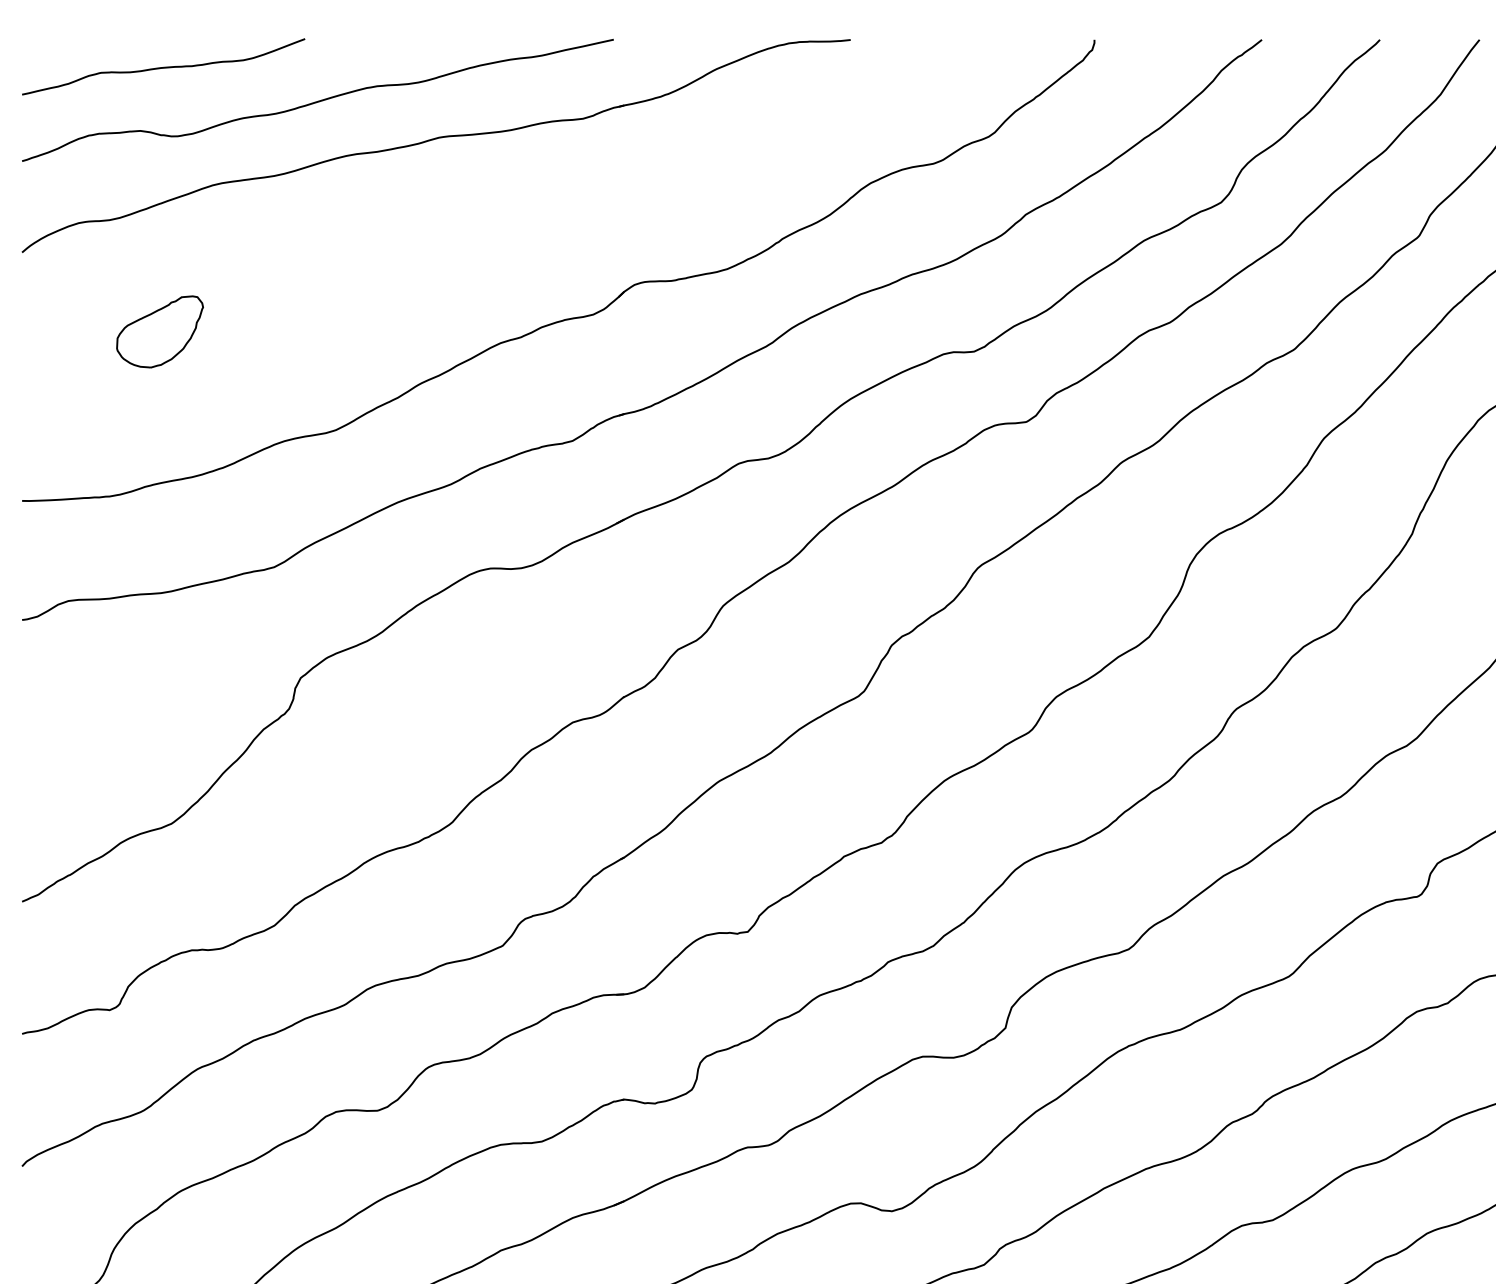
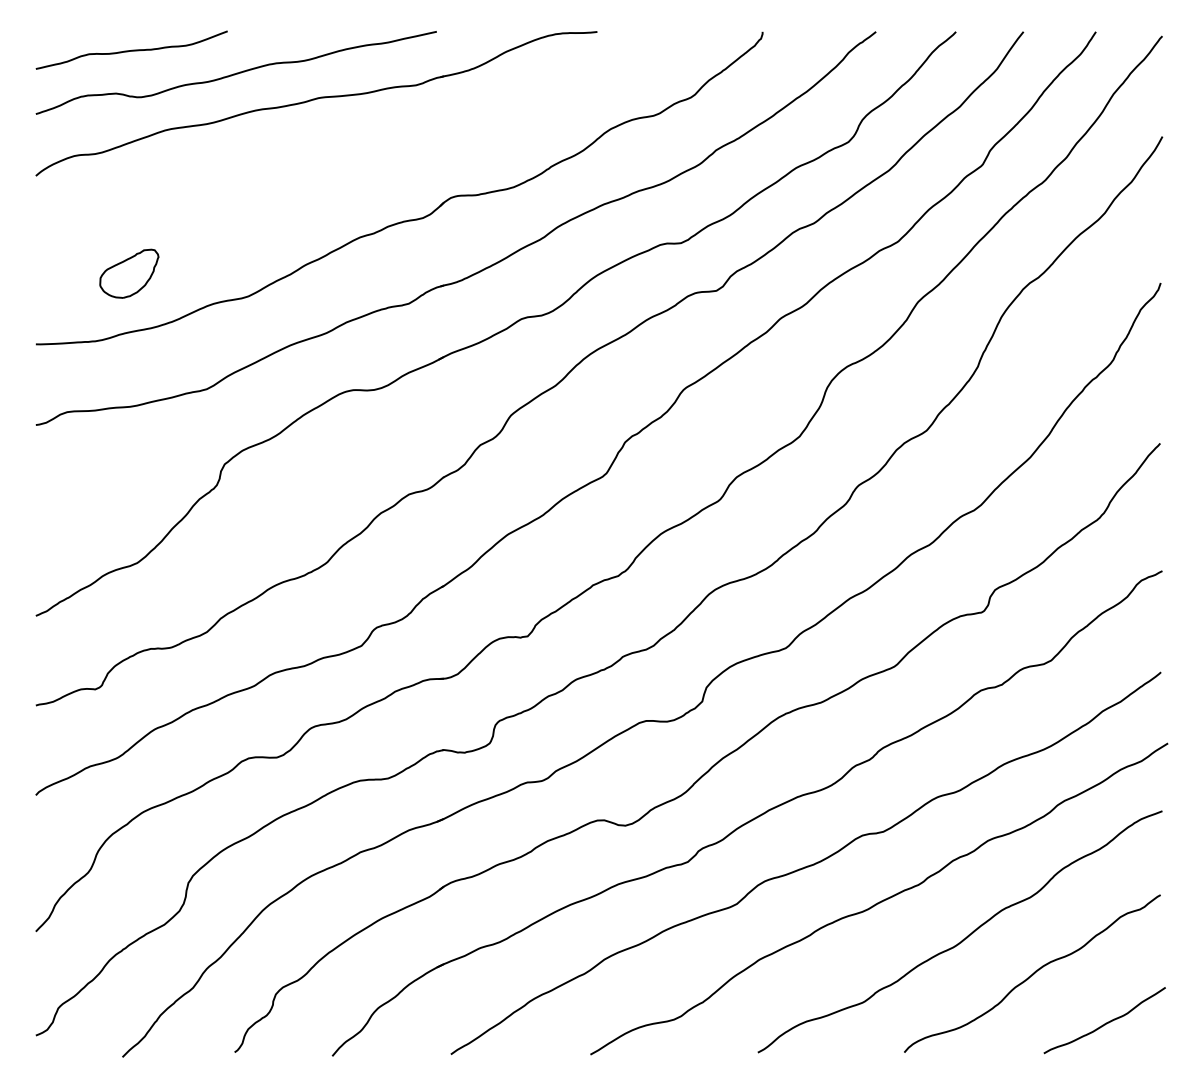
part: (160, 331) -> (129, 273), moved

